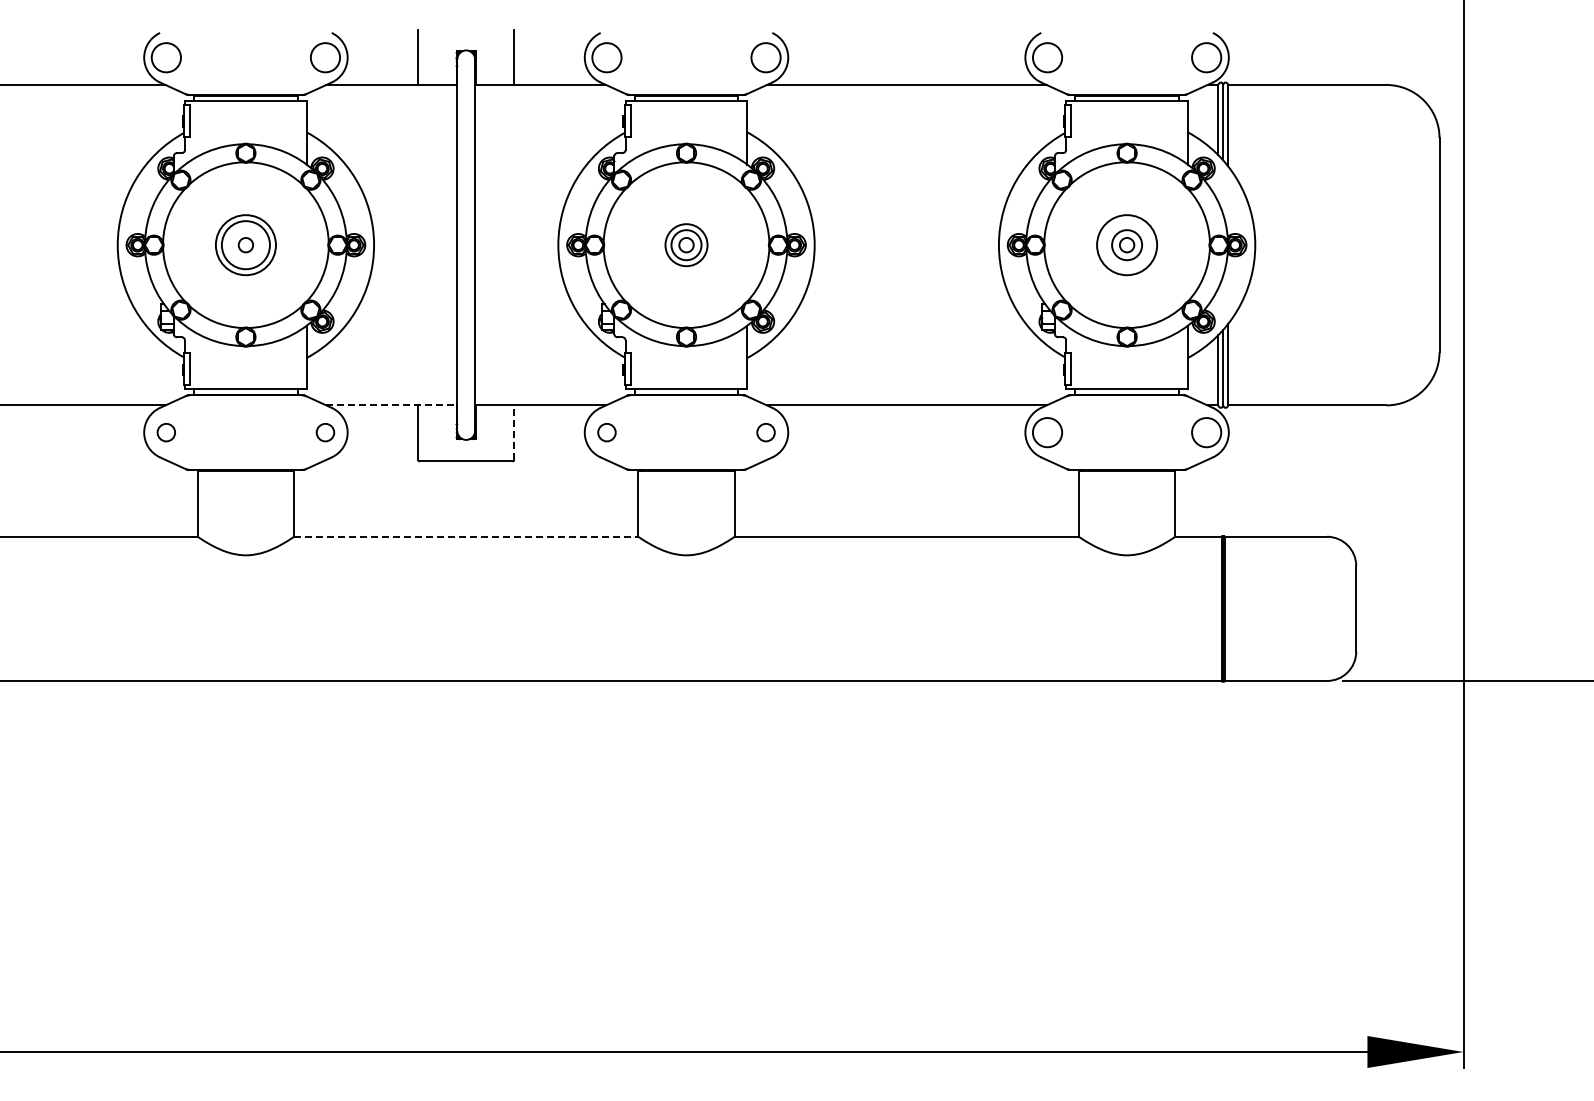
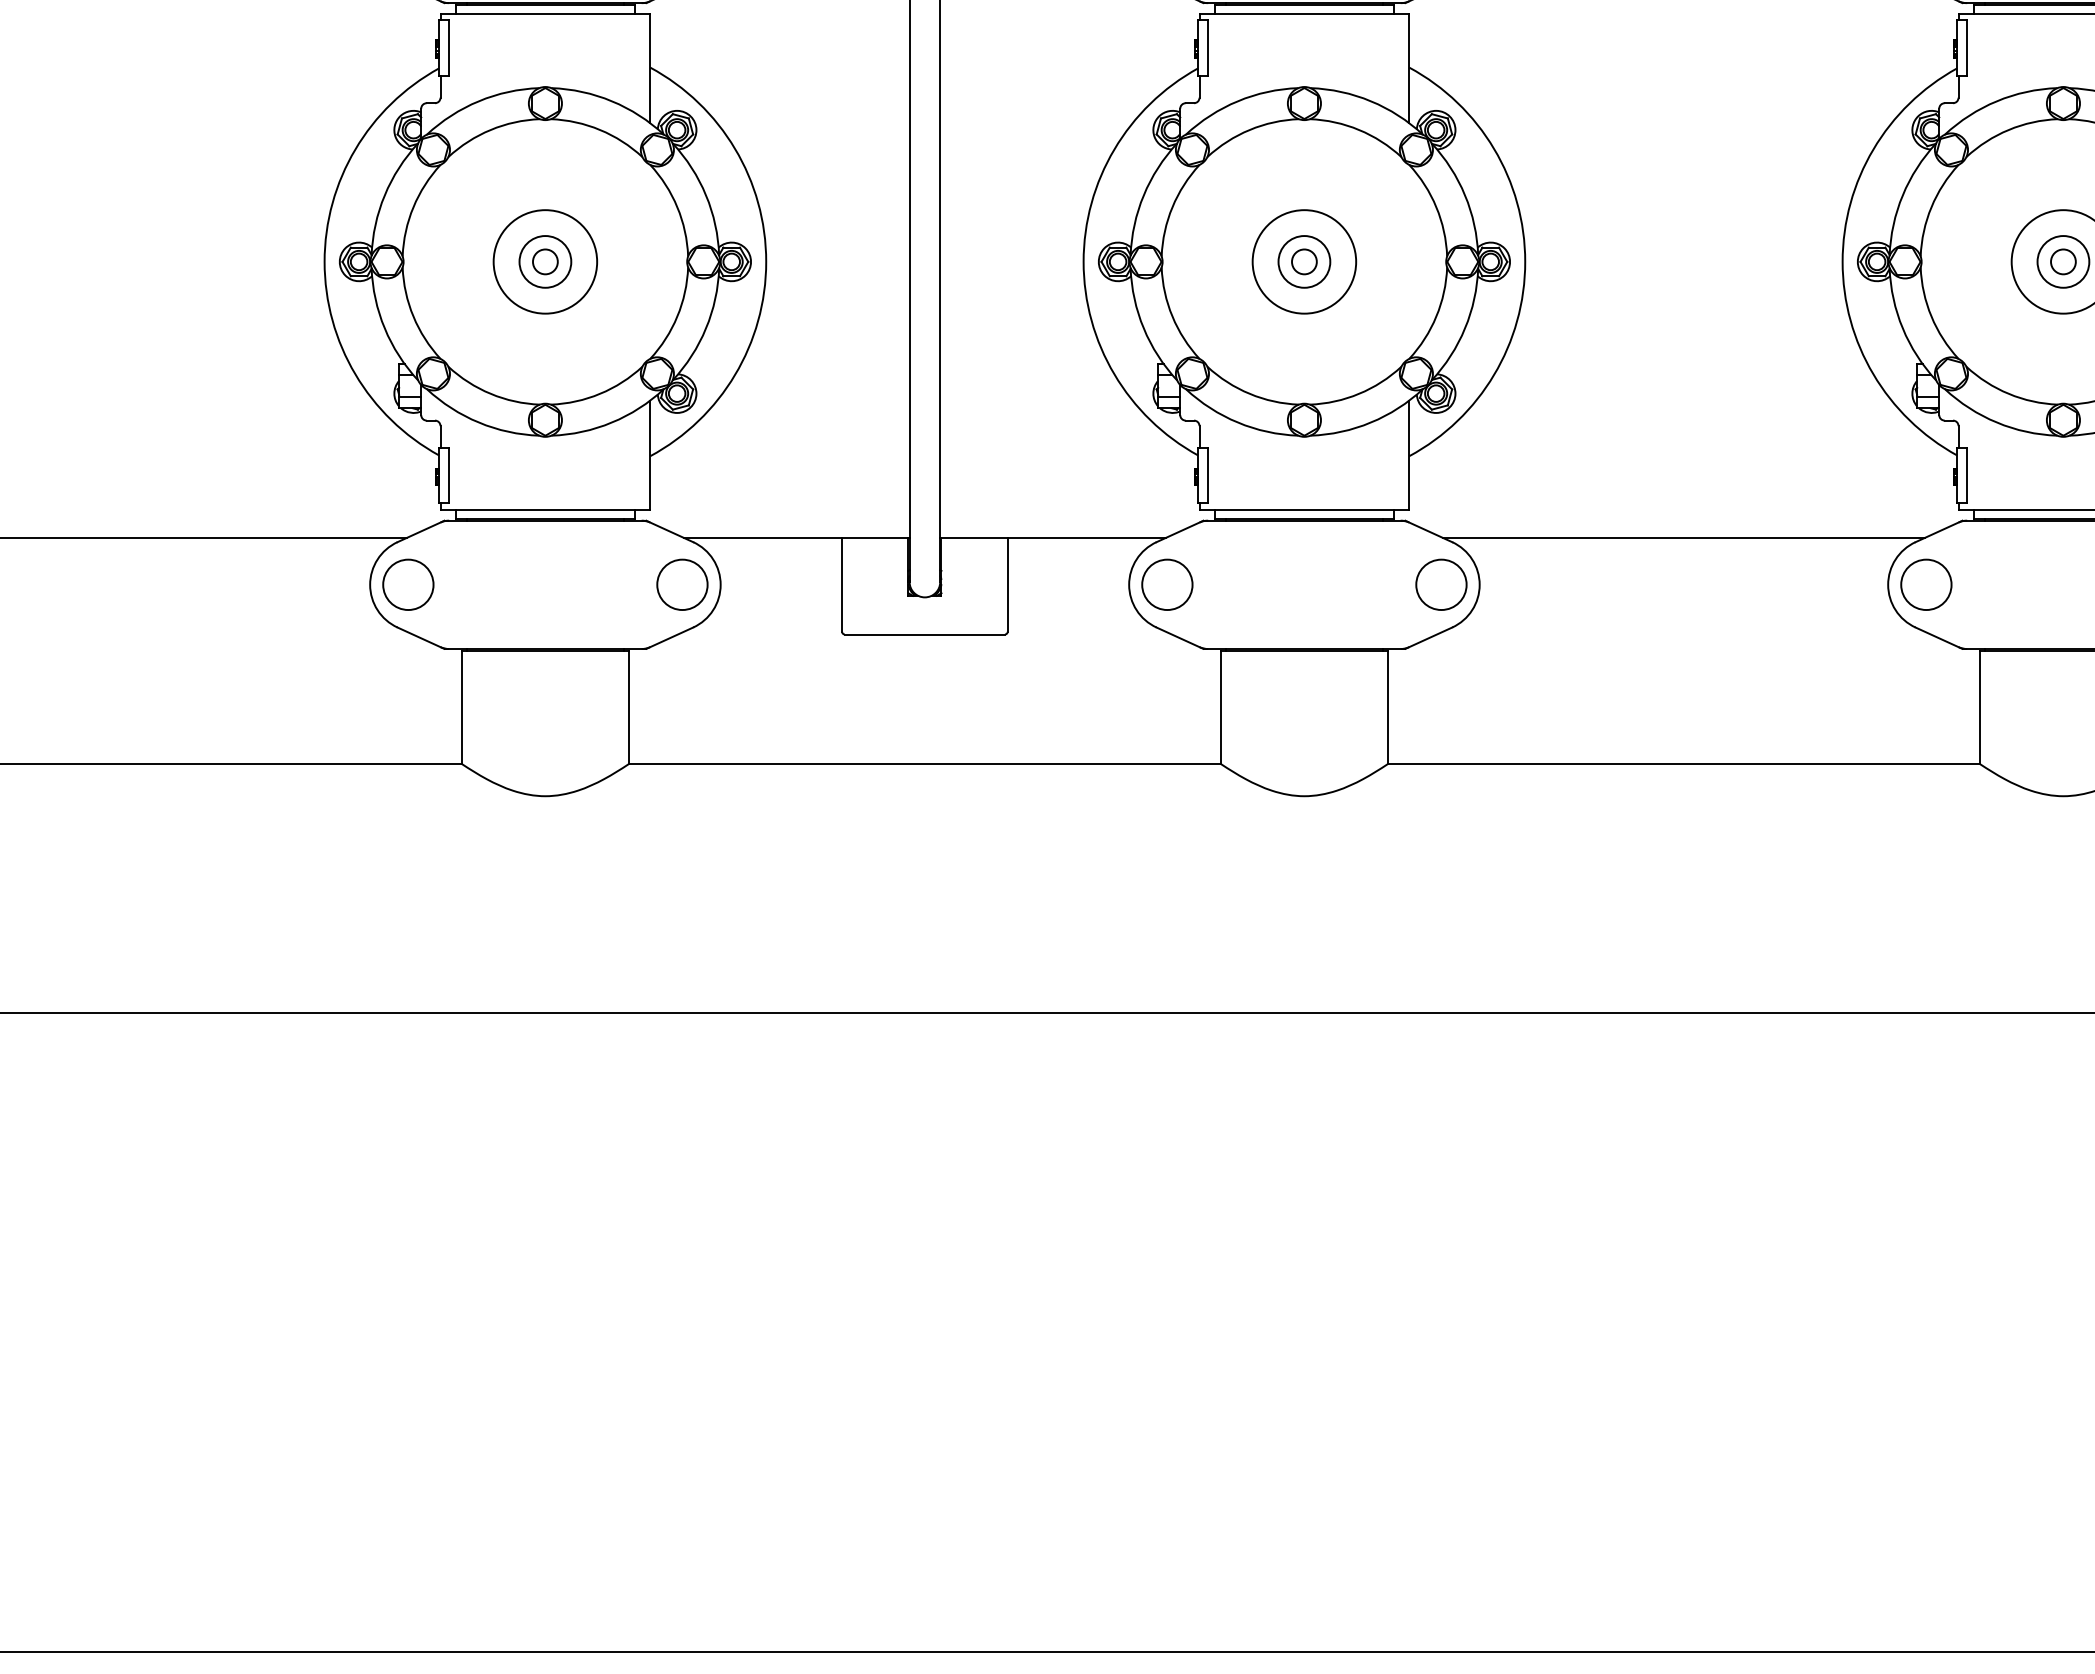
circle: (245, 245) -> (544, 262), size x0.62
circle: (686, 245) -> (1304, 262), size x1.43
line: (392, 405) -> (797, 538), dashed -> solid
circle: (165, 432) -> (406, 584), size x1.67
circle: (325, 432) -> (682, 584), size x1.67
line: (514, 432) -> (1008, 584), dashed -> solid
circle: (606, 432) -> (1166, 584), size x1.67
circle: (765, 432) -> (1440, 584), size x1.67
line: (466, 536) -> (925, 763), dashed -> solid

